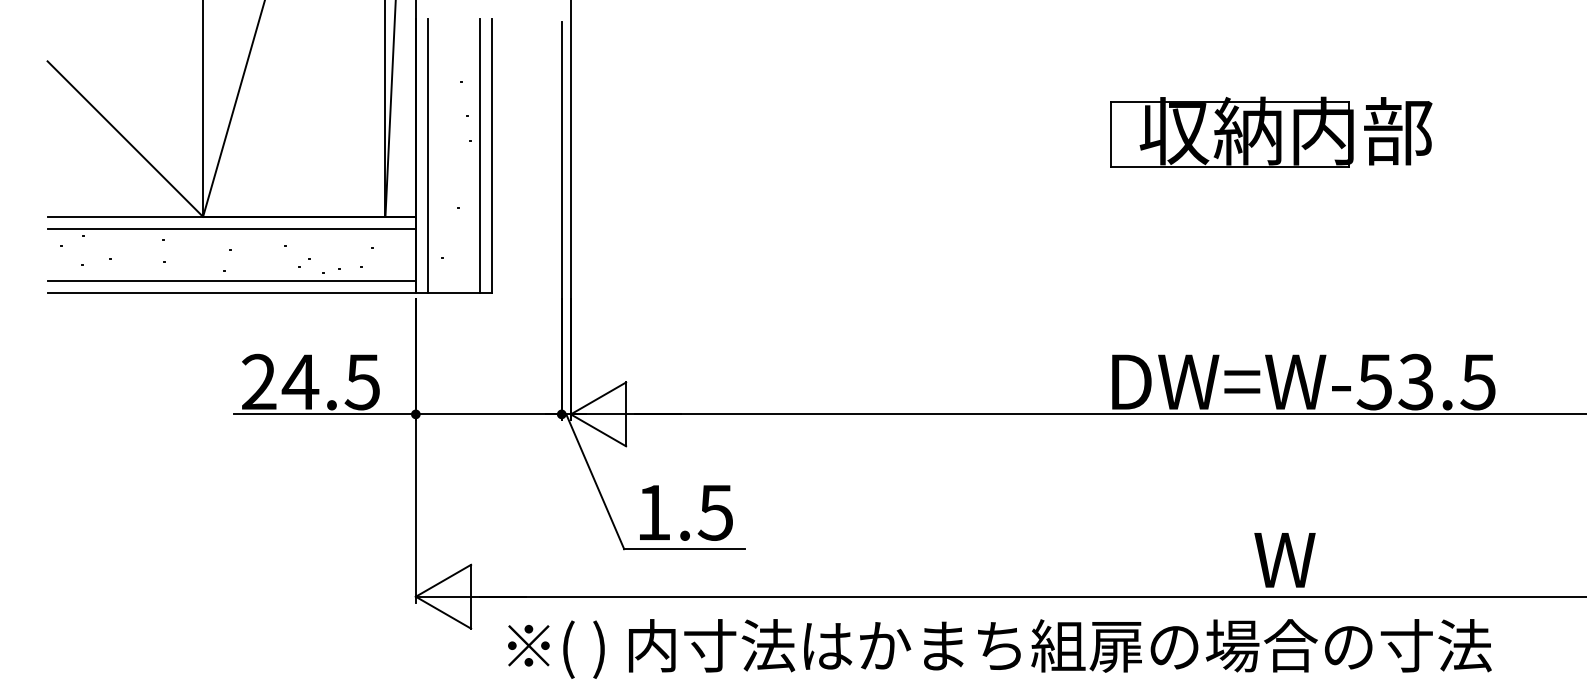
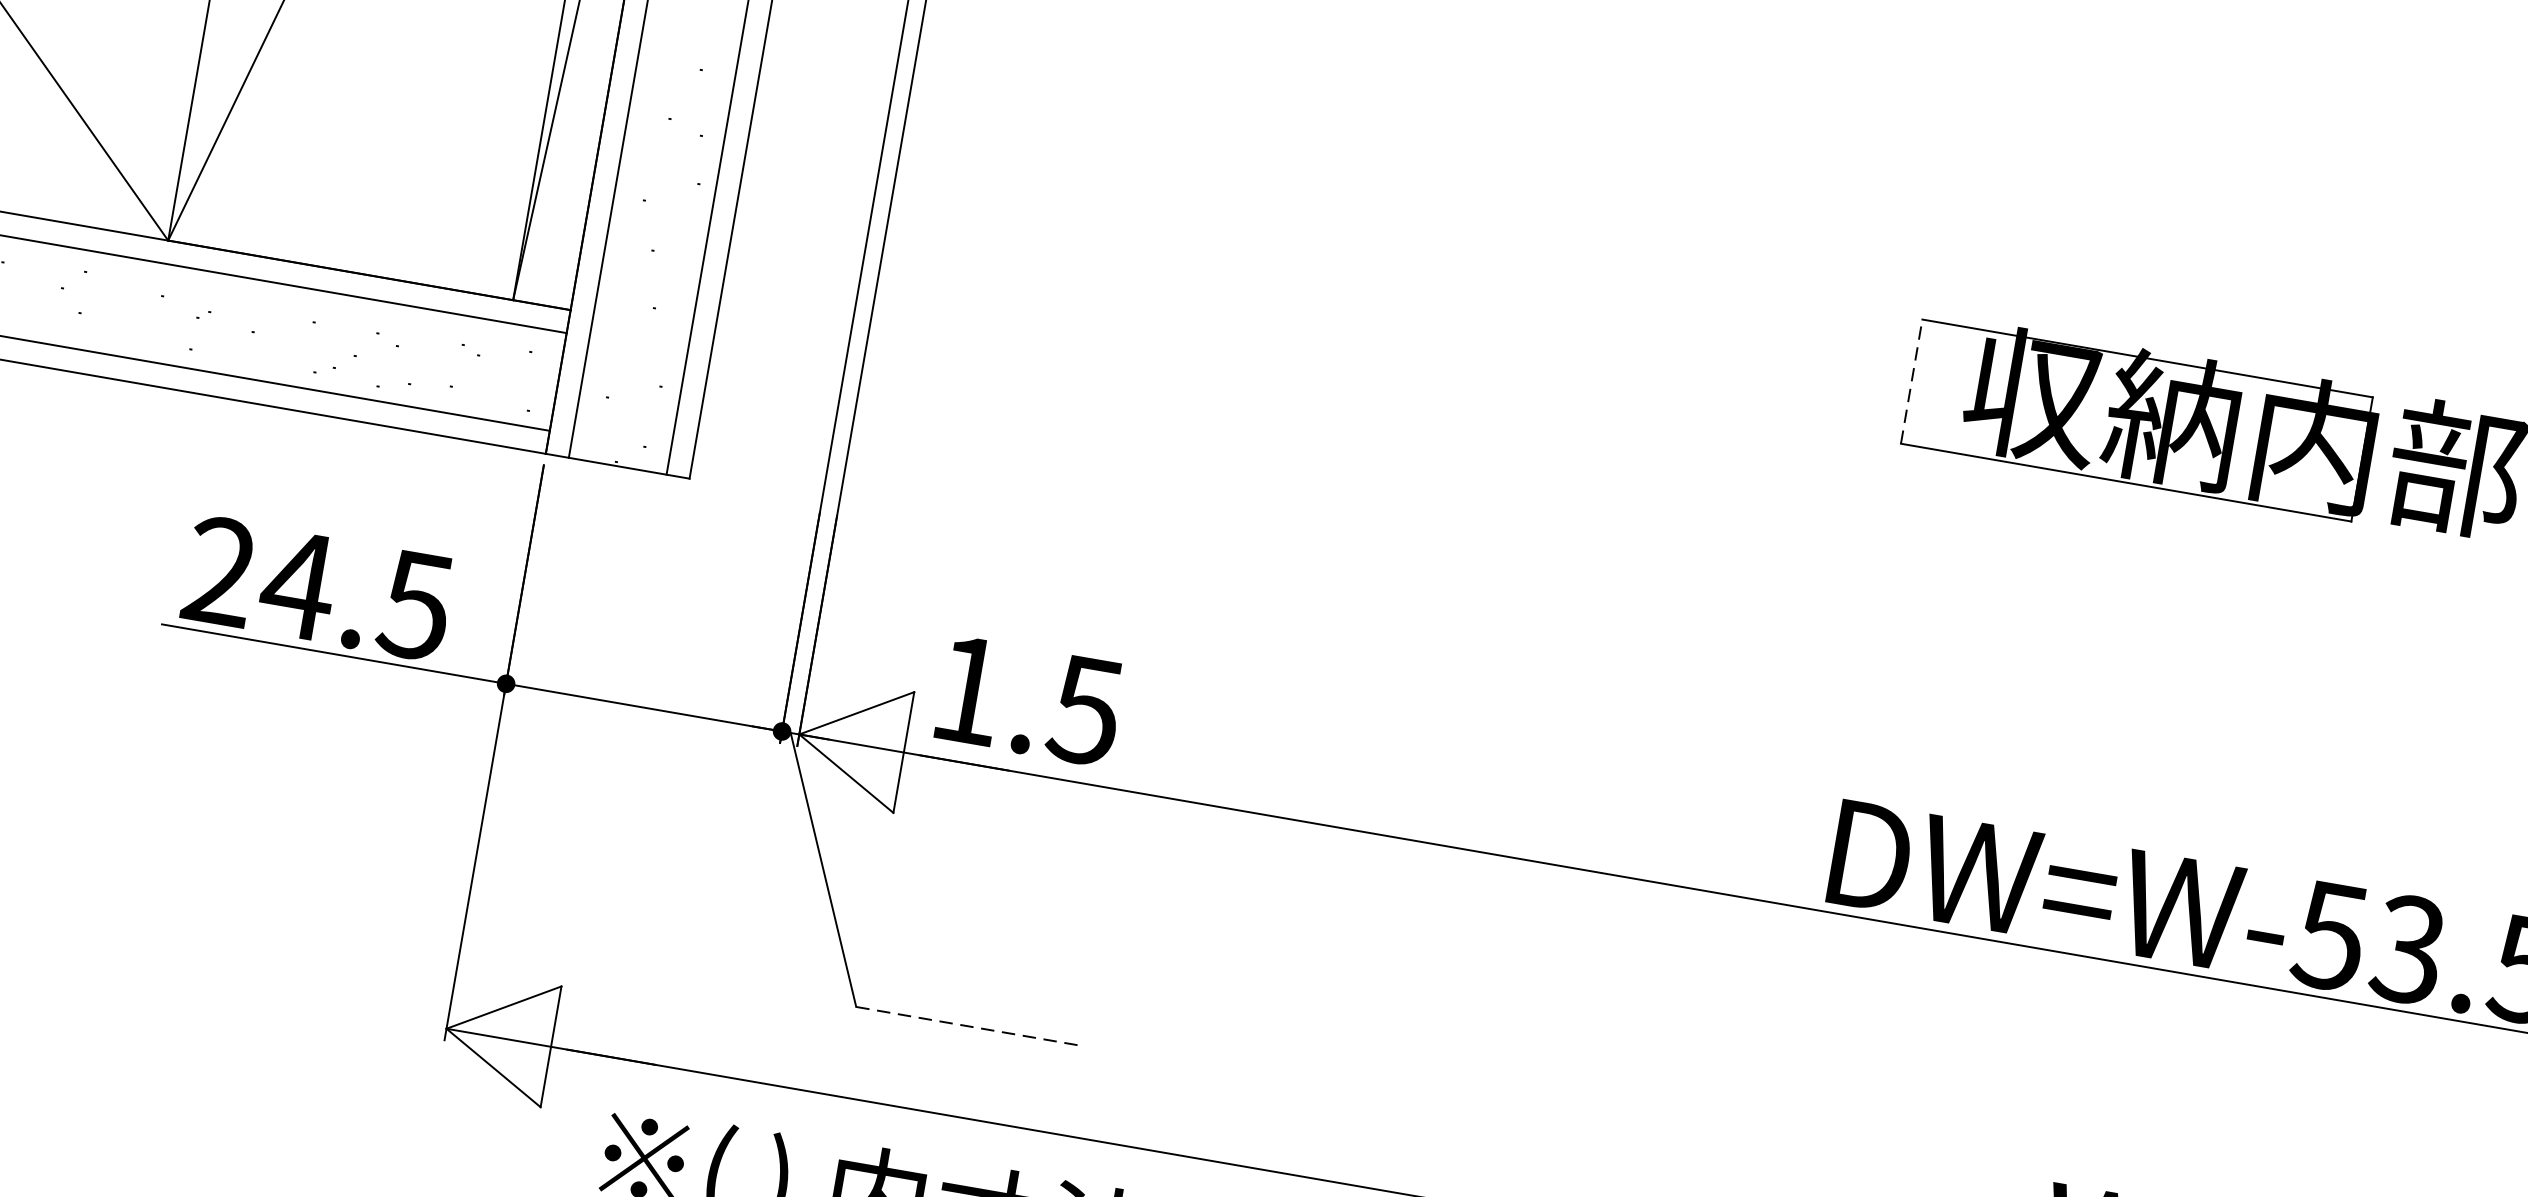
line: (1110, 134) -> (1911, 381), solid -> dashed
text: (686, 512) -> (1030, 700), moved
line: (684, 549) -> (970, 1027), solid -> dashed

